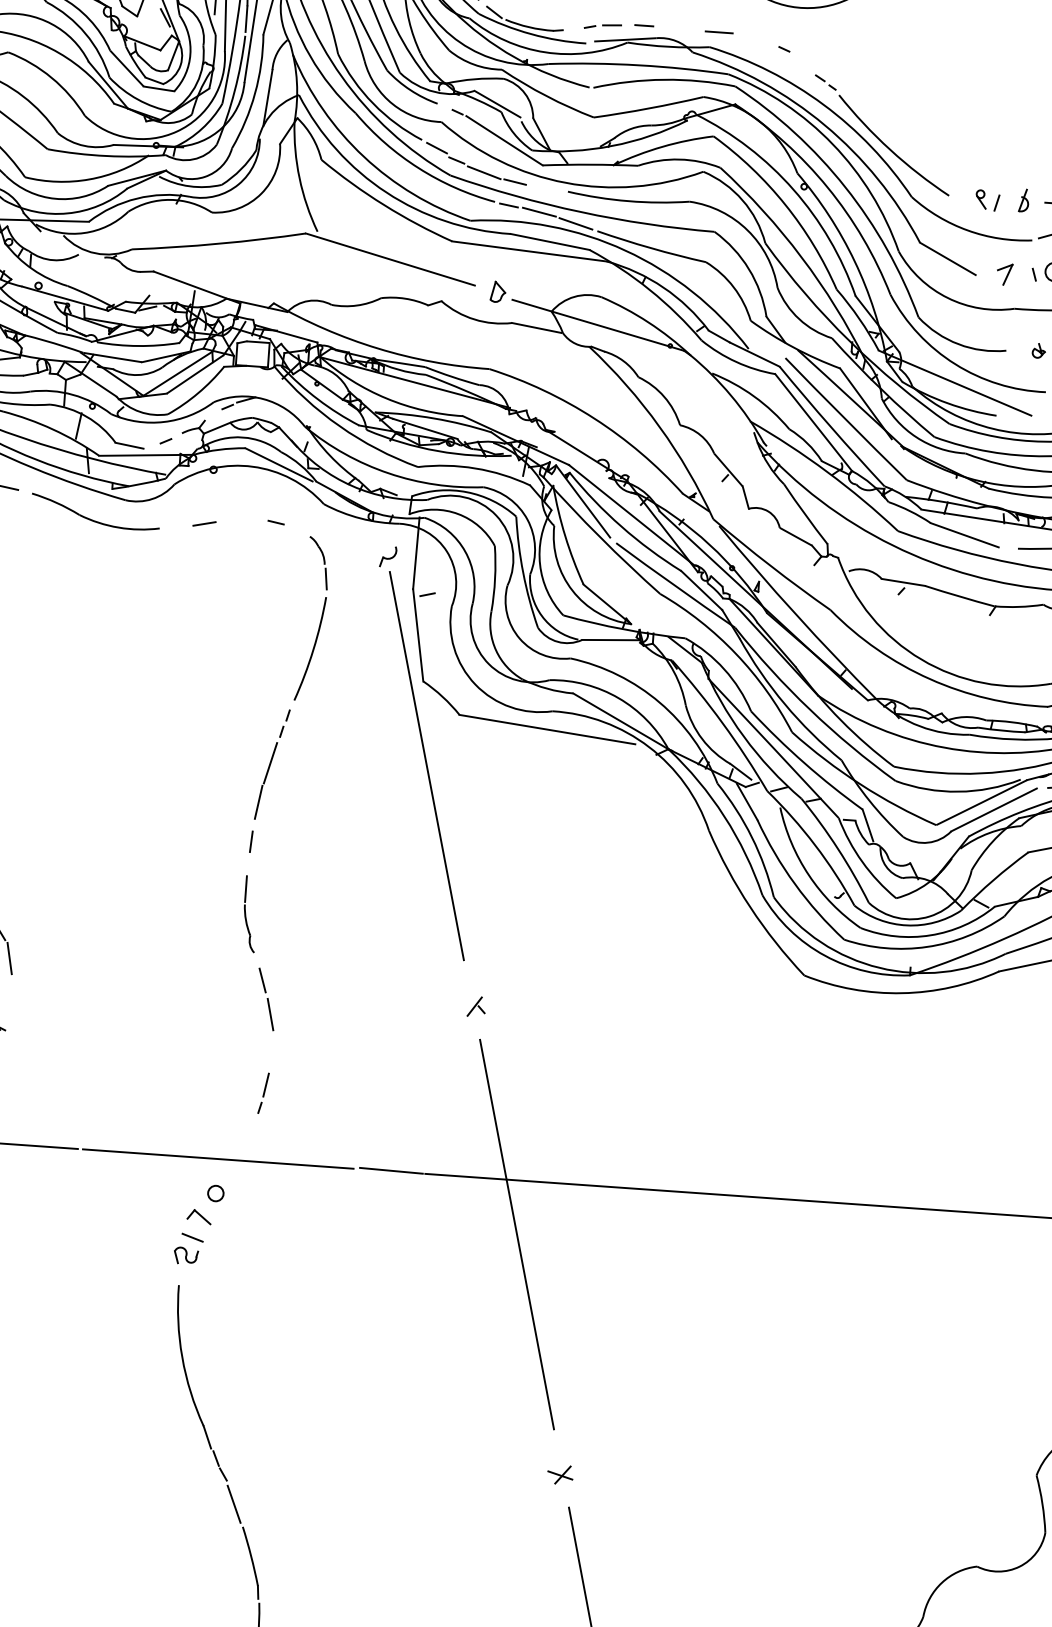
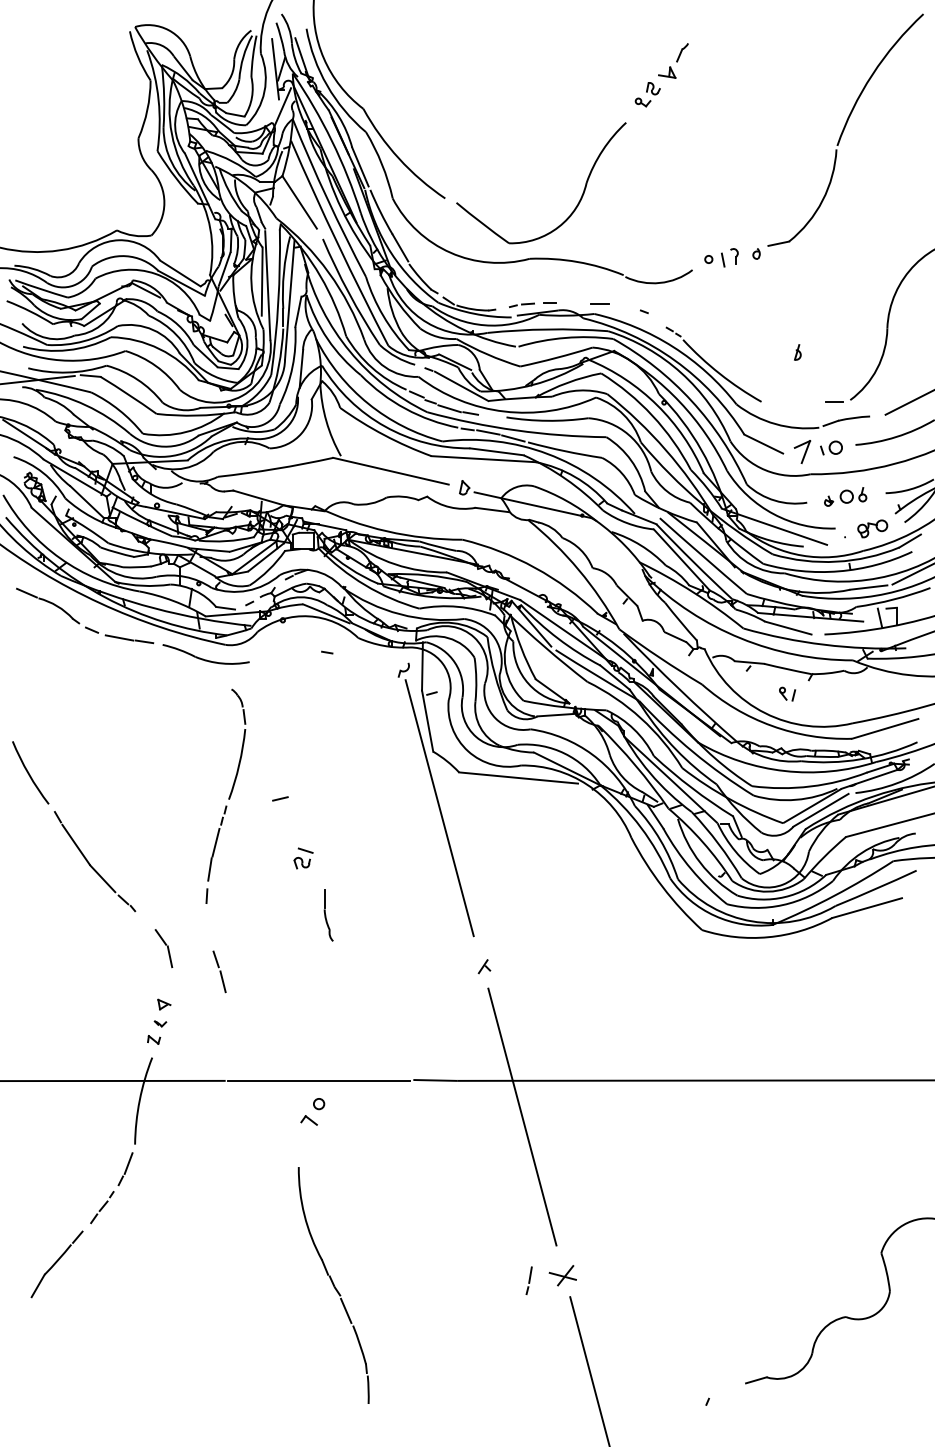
part: (987, 199) -> (787, 693), moved
part: (1023, 200) -> (797, 352), moved
part: (1004, 274) -> (802, 451), size x1.6
line: (204, 523) -> (280, 798), moved
part: (289, 693) -> (225, 795), moved
part: (266, 998) -> (219, 971), moved
line: (262, 1092) -> (528, 1280), moved
part: (188, 1249) -> (303, 858), moved
part: (559, 1474) -> (562, 1275), size x1.6

